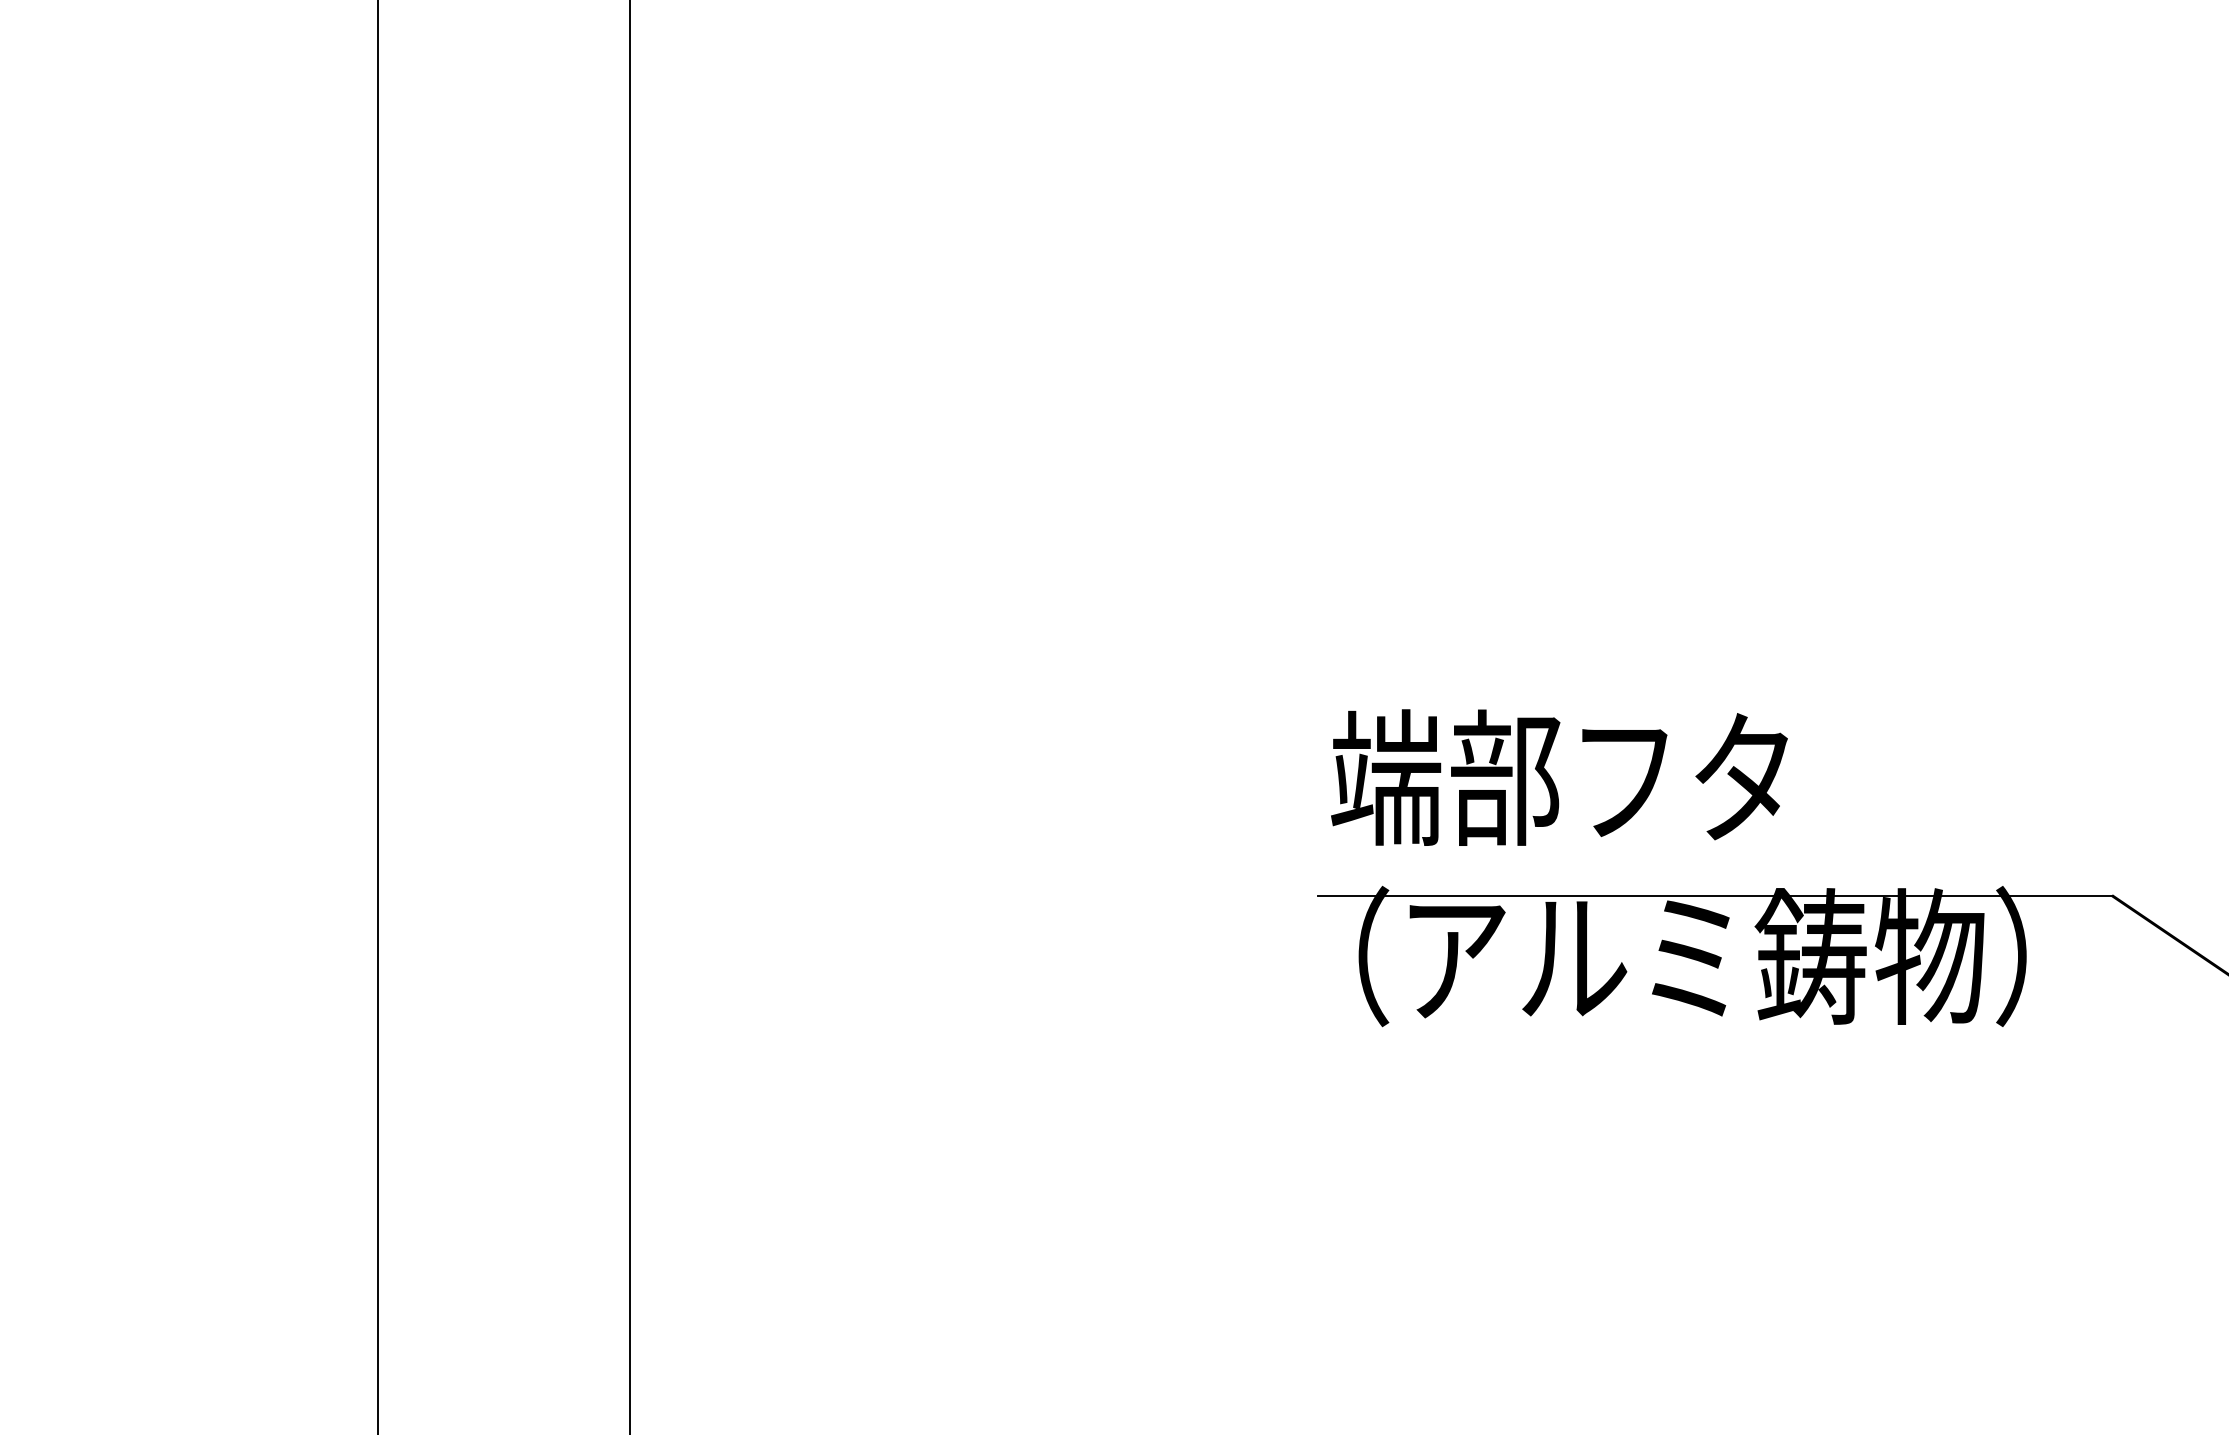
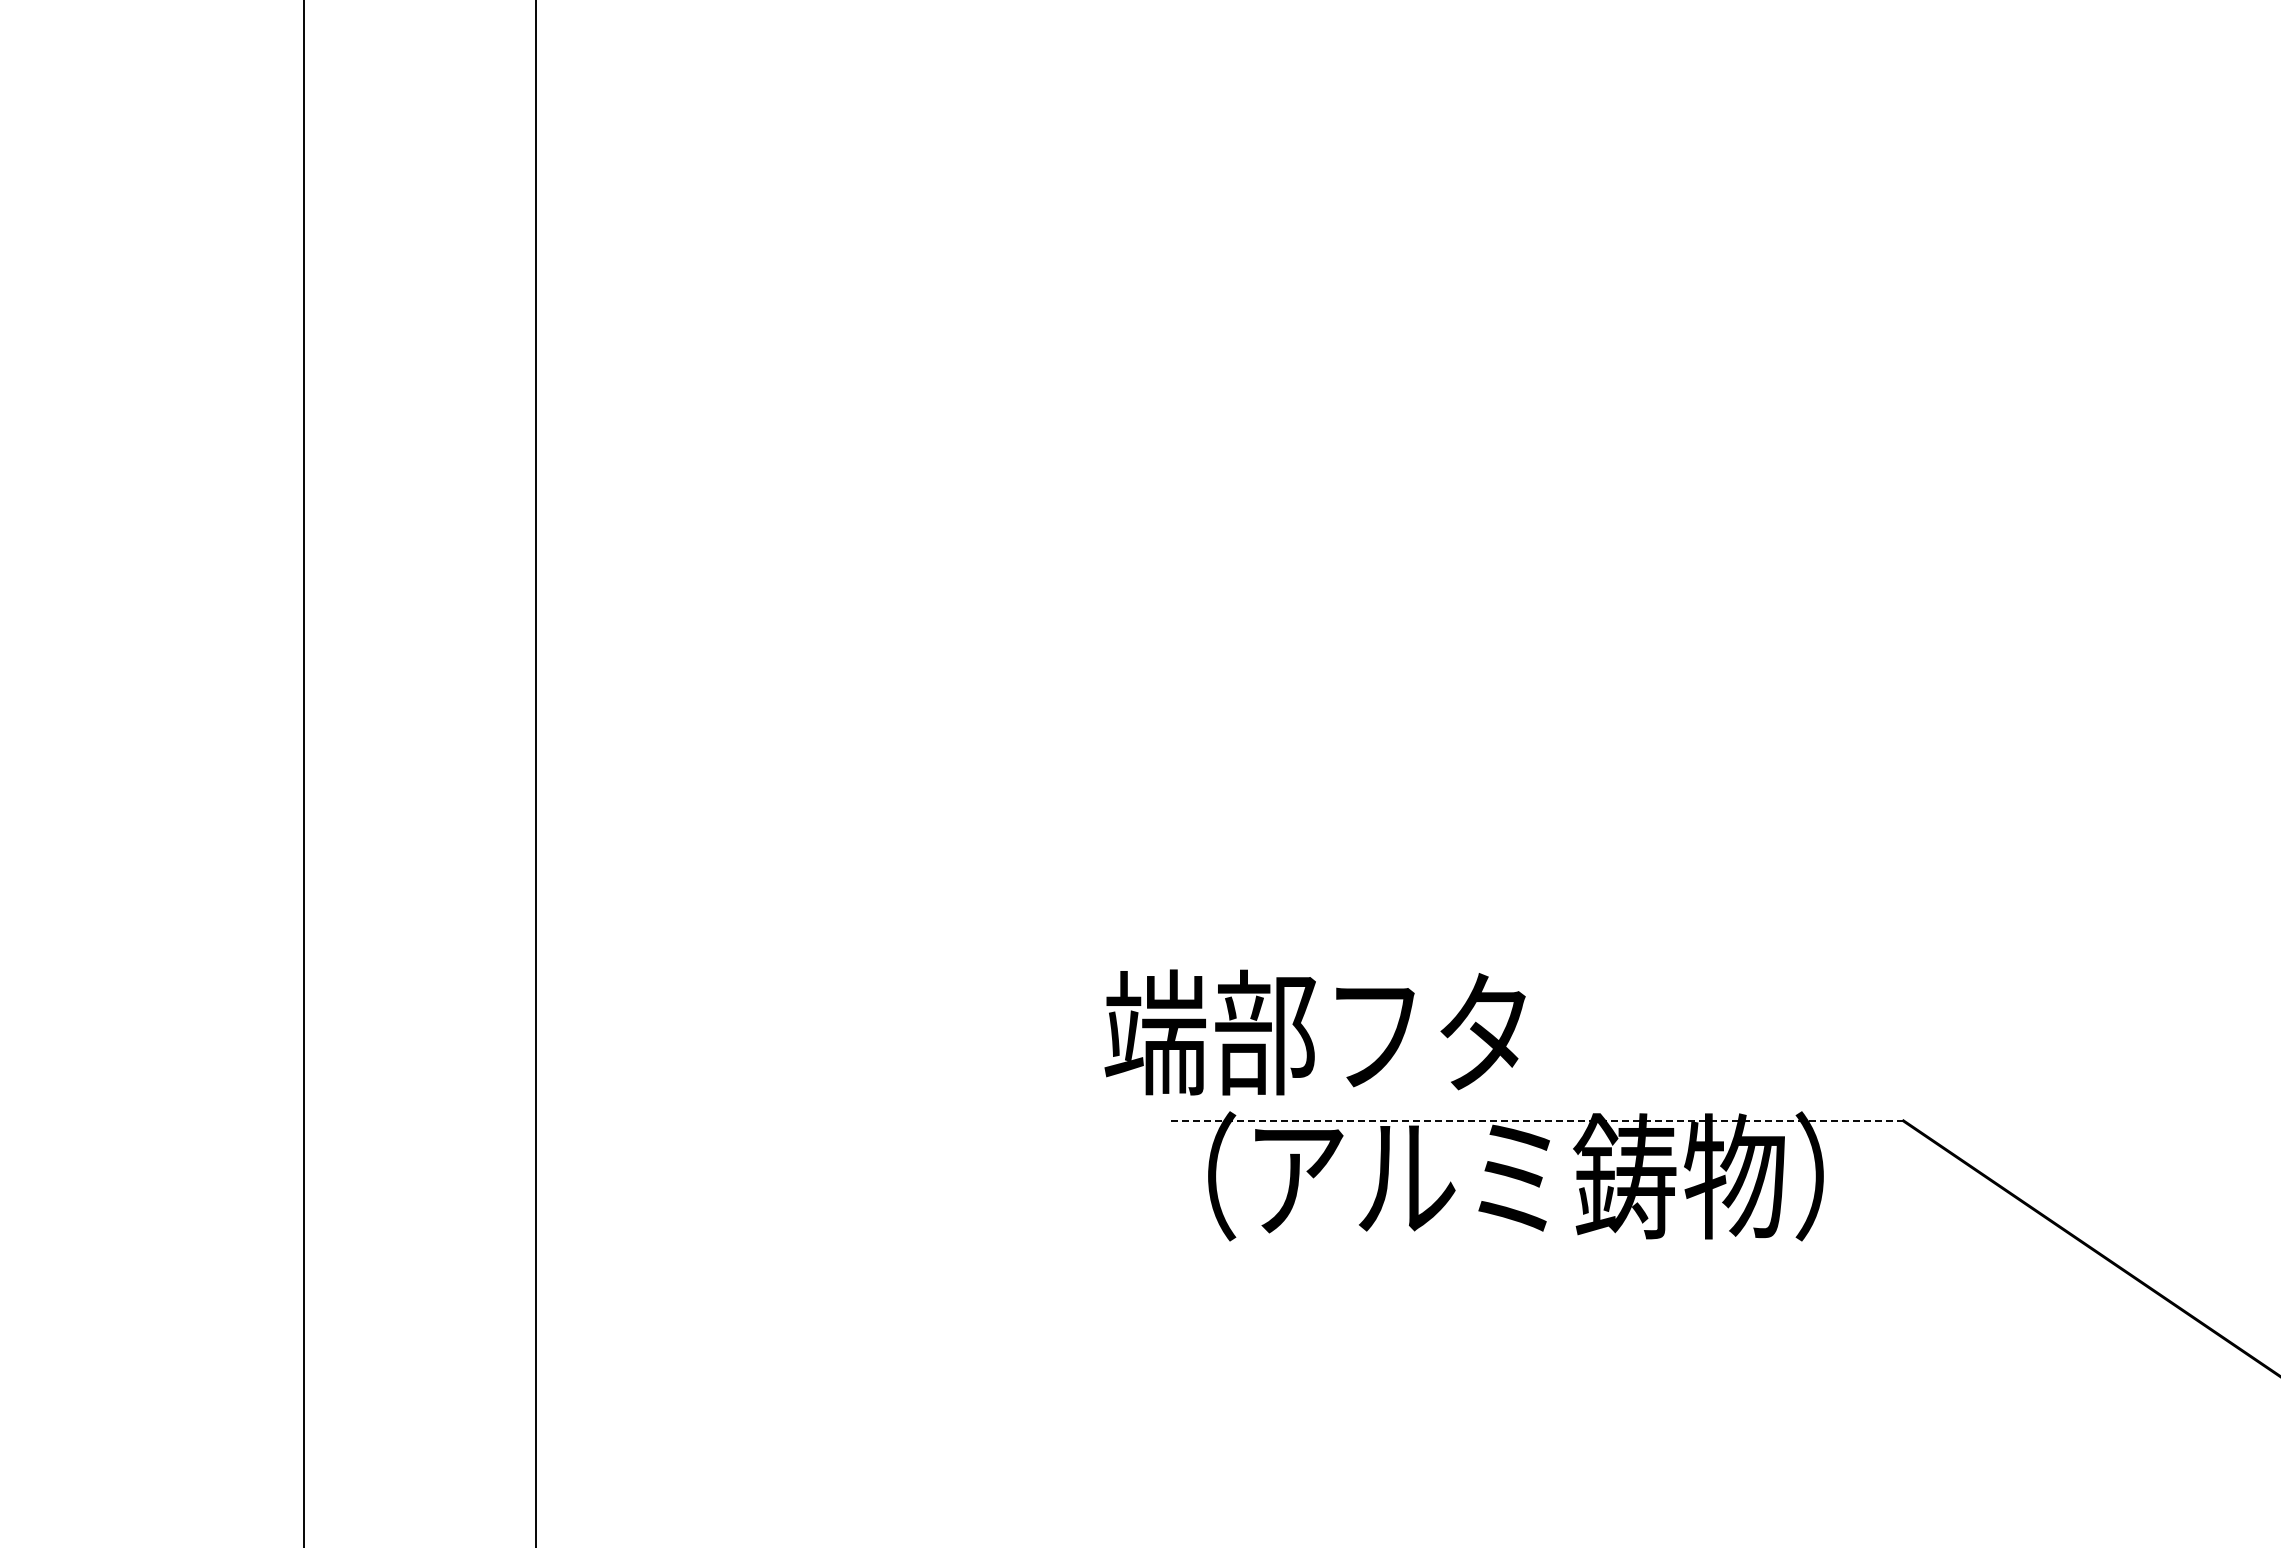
text: (1558, 777) -> (1314, 1032), moved
line: (1716, 895) -> (1537, 1120), solid -> dashed

